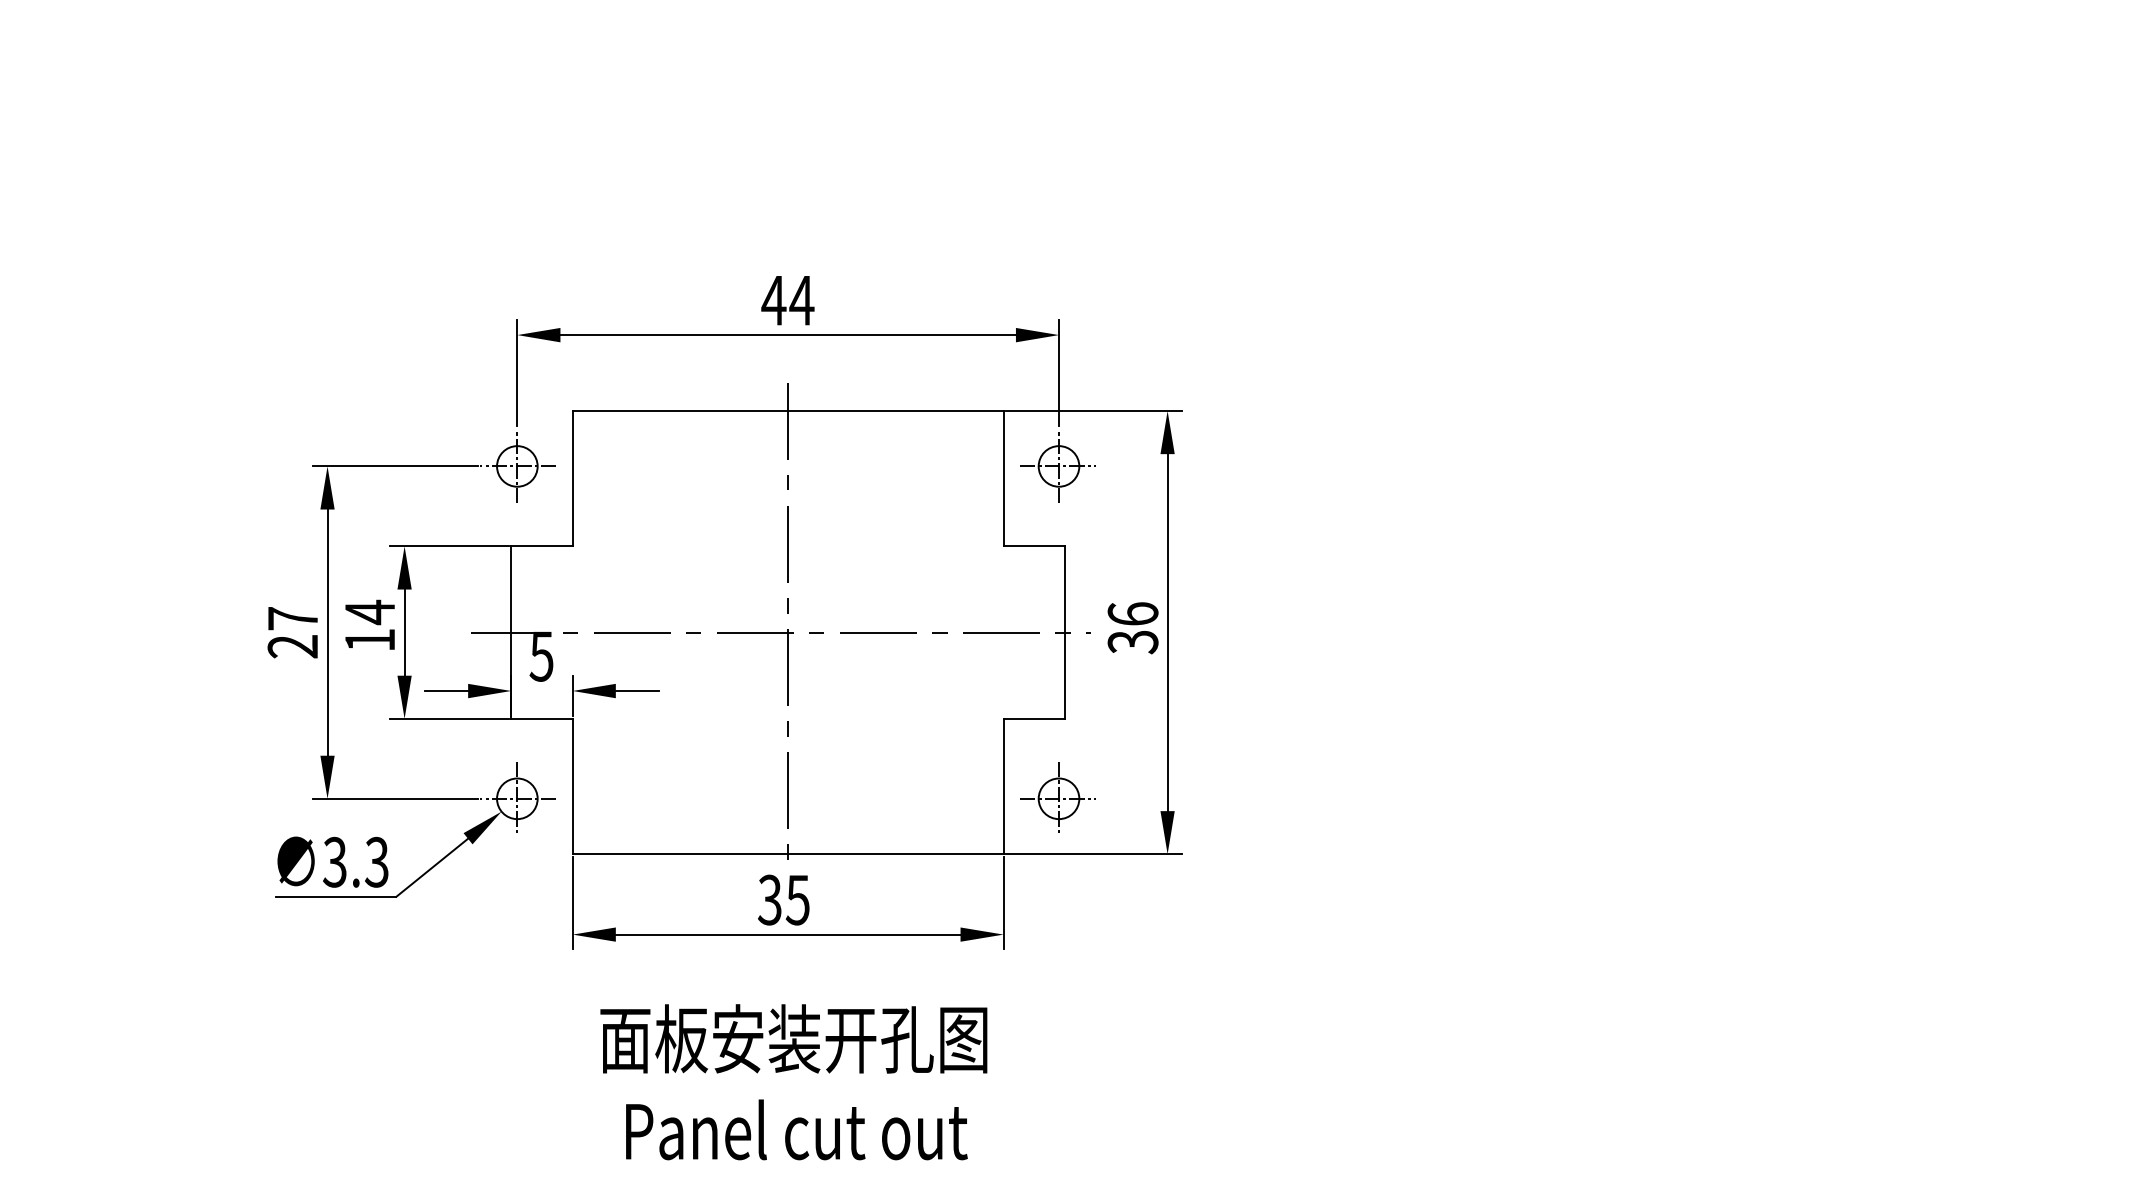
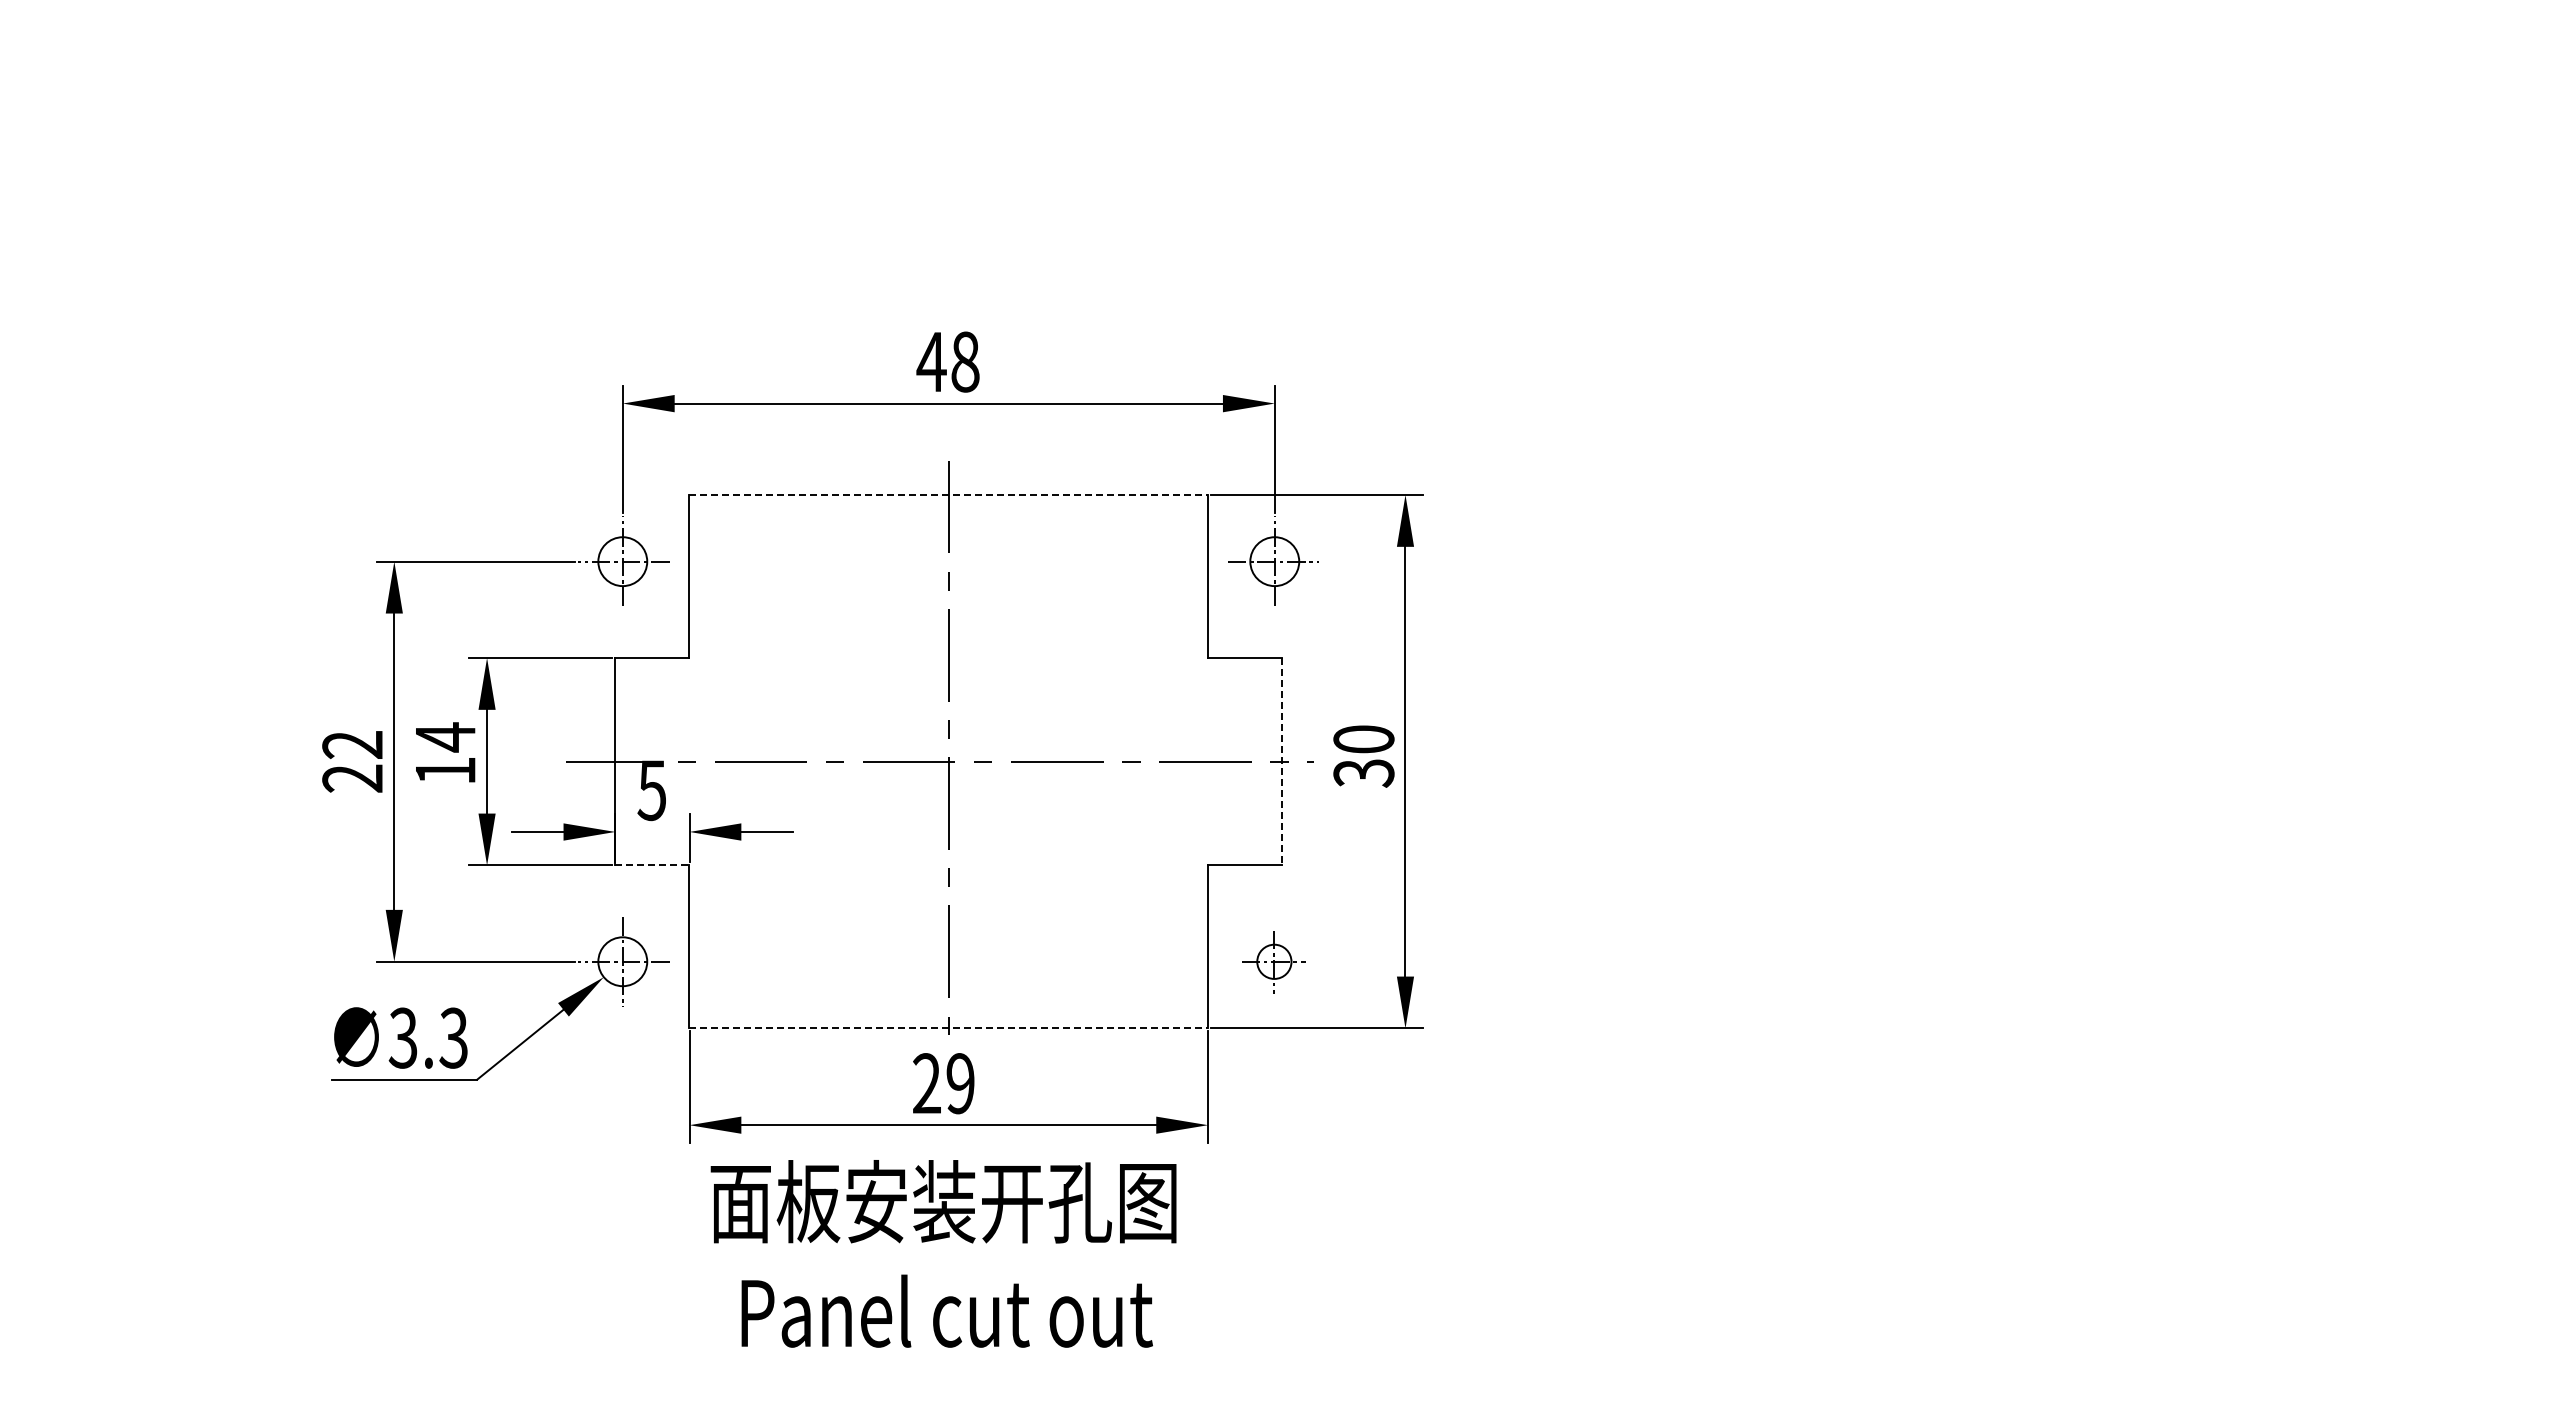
text: (802, 300) -> (965, 361), 44 -> 48
line: (788, 410) -> (949, 494), solid -> dashed
text: (1132, 614) -> (1363, 739), 36 -> 30
text: (292, 619) -> (352, 745), 27 -> 22
line: (1065, 632) -> (1282, 761), solid -> dashed
line: (542, 718) -> (652, 865), solid -> dashed
part: (1057, 798) -> (1273, 961), size x0.7
line: (788, 854) -> (949, 1028), solid -> dashed
text: (783, 899) -> (943, 1083), 35 -> 29
text: (793, 1081) -> (943, 1253), moved

